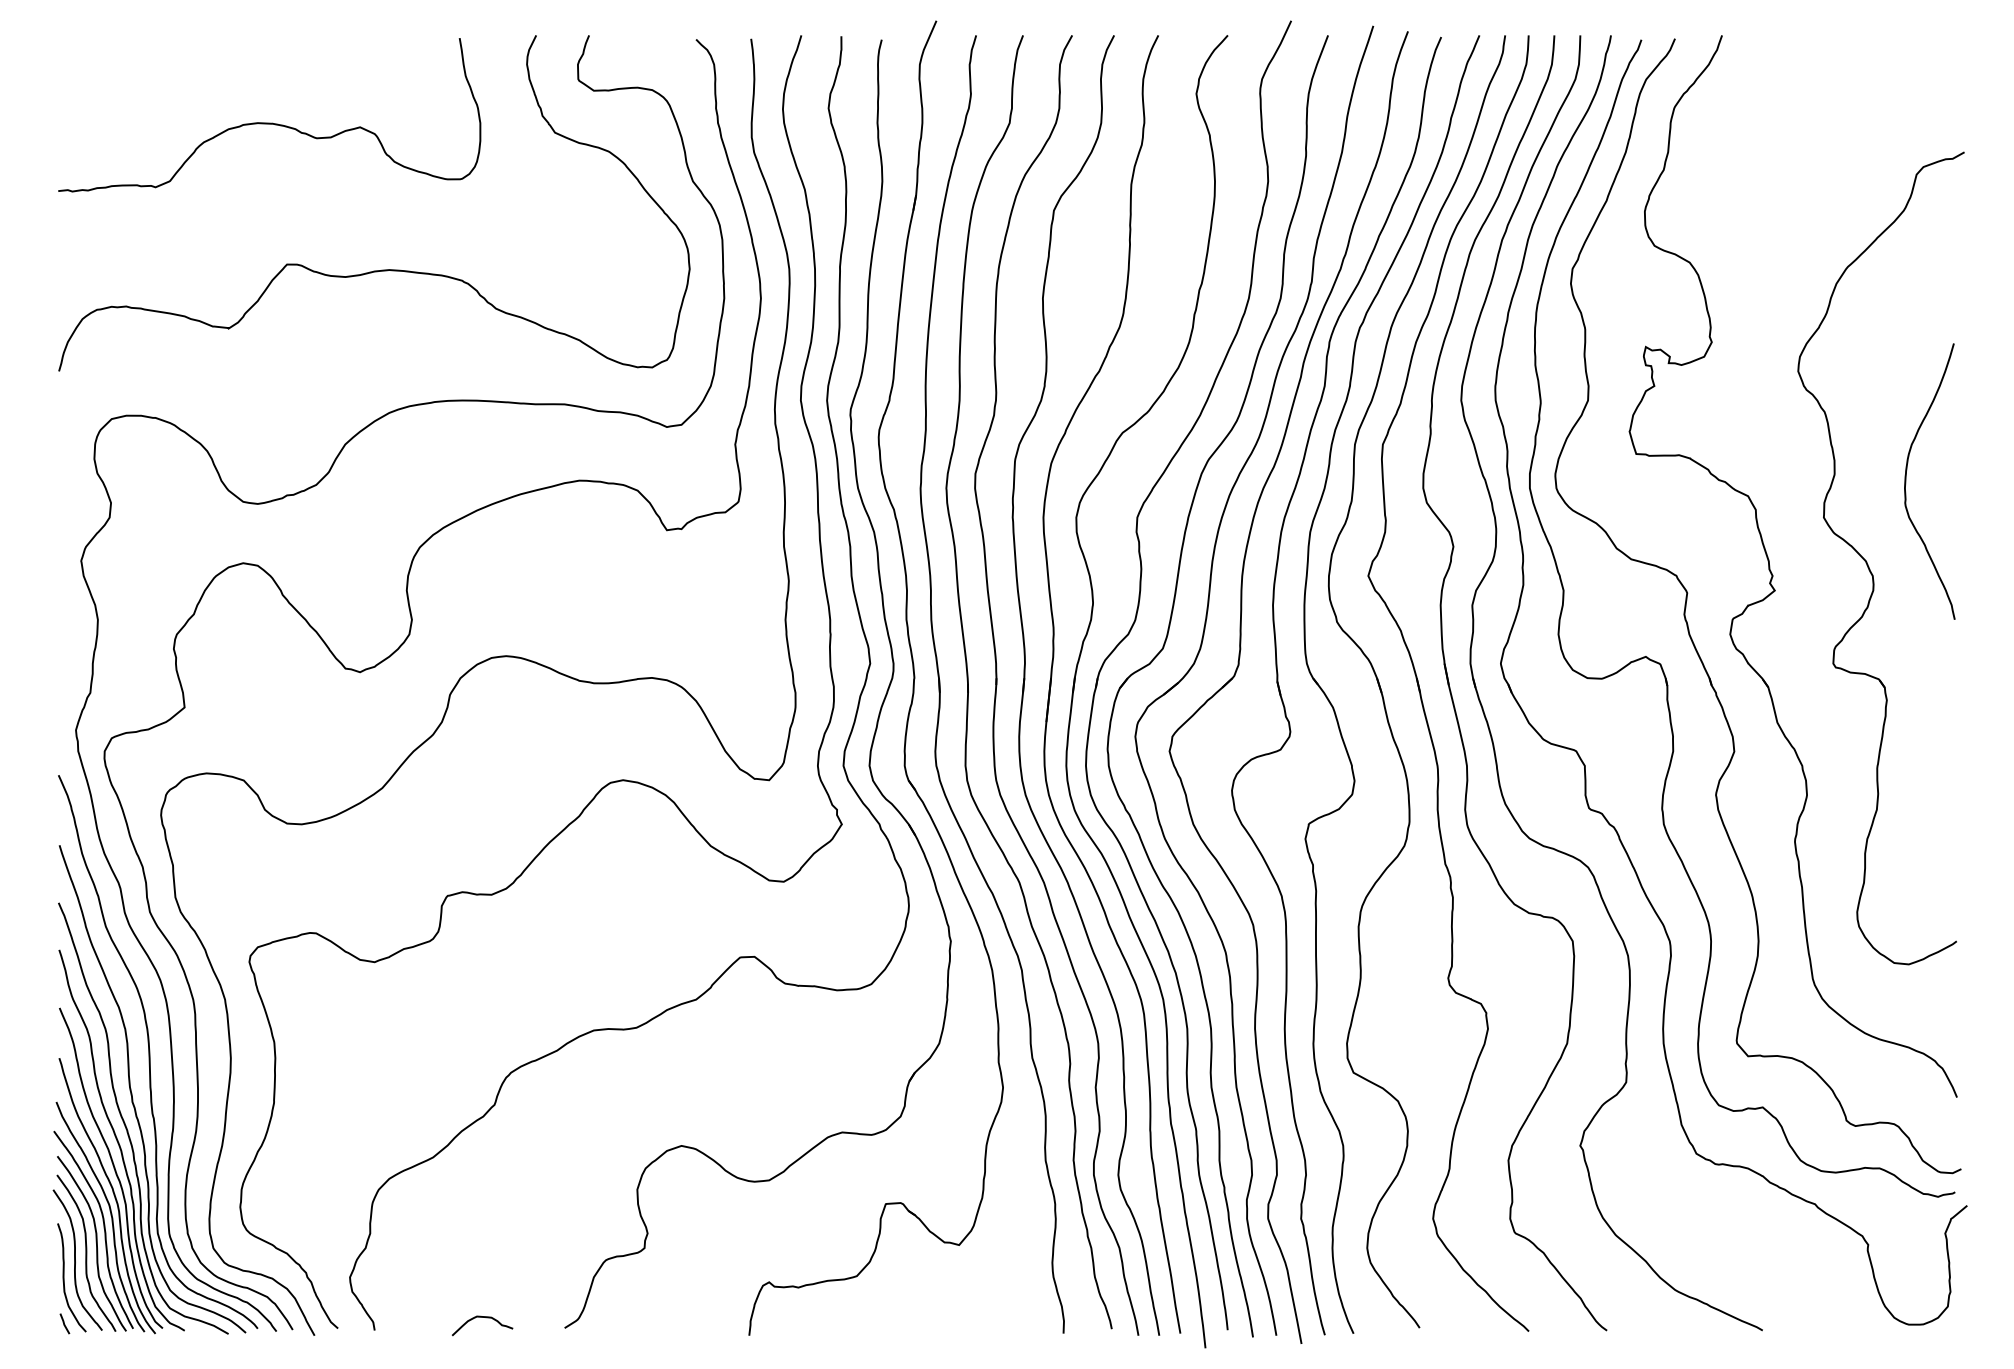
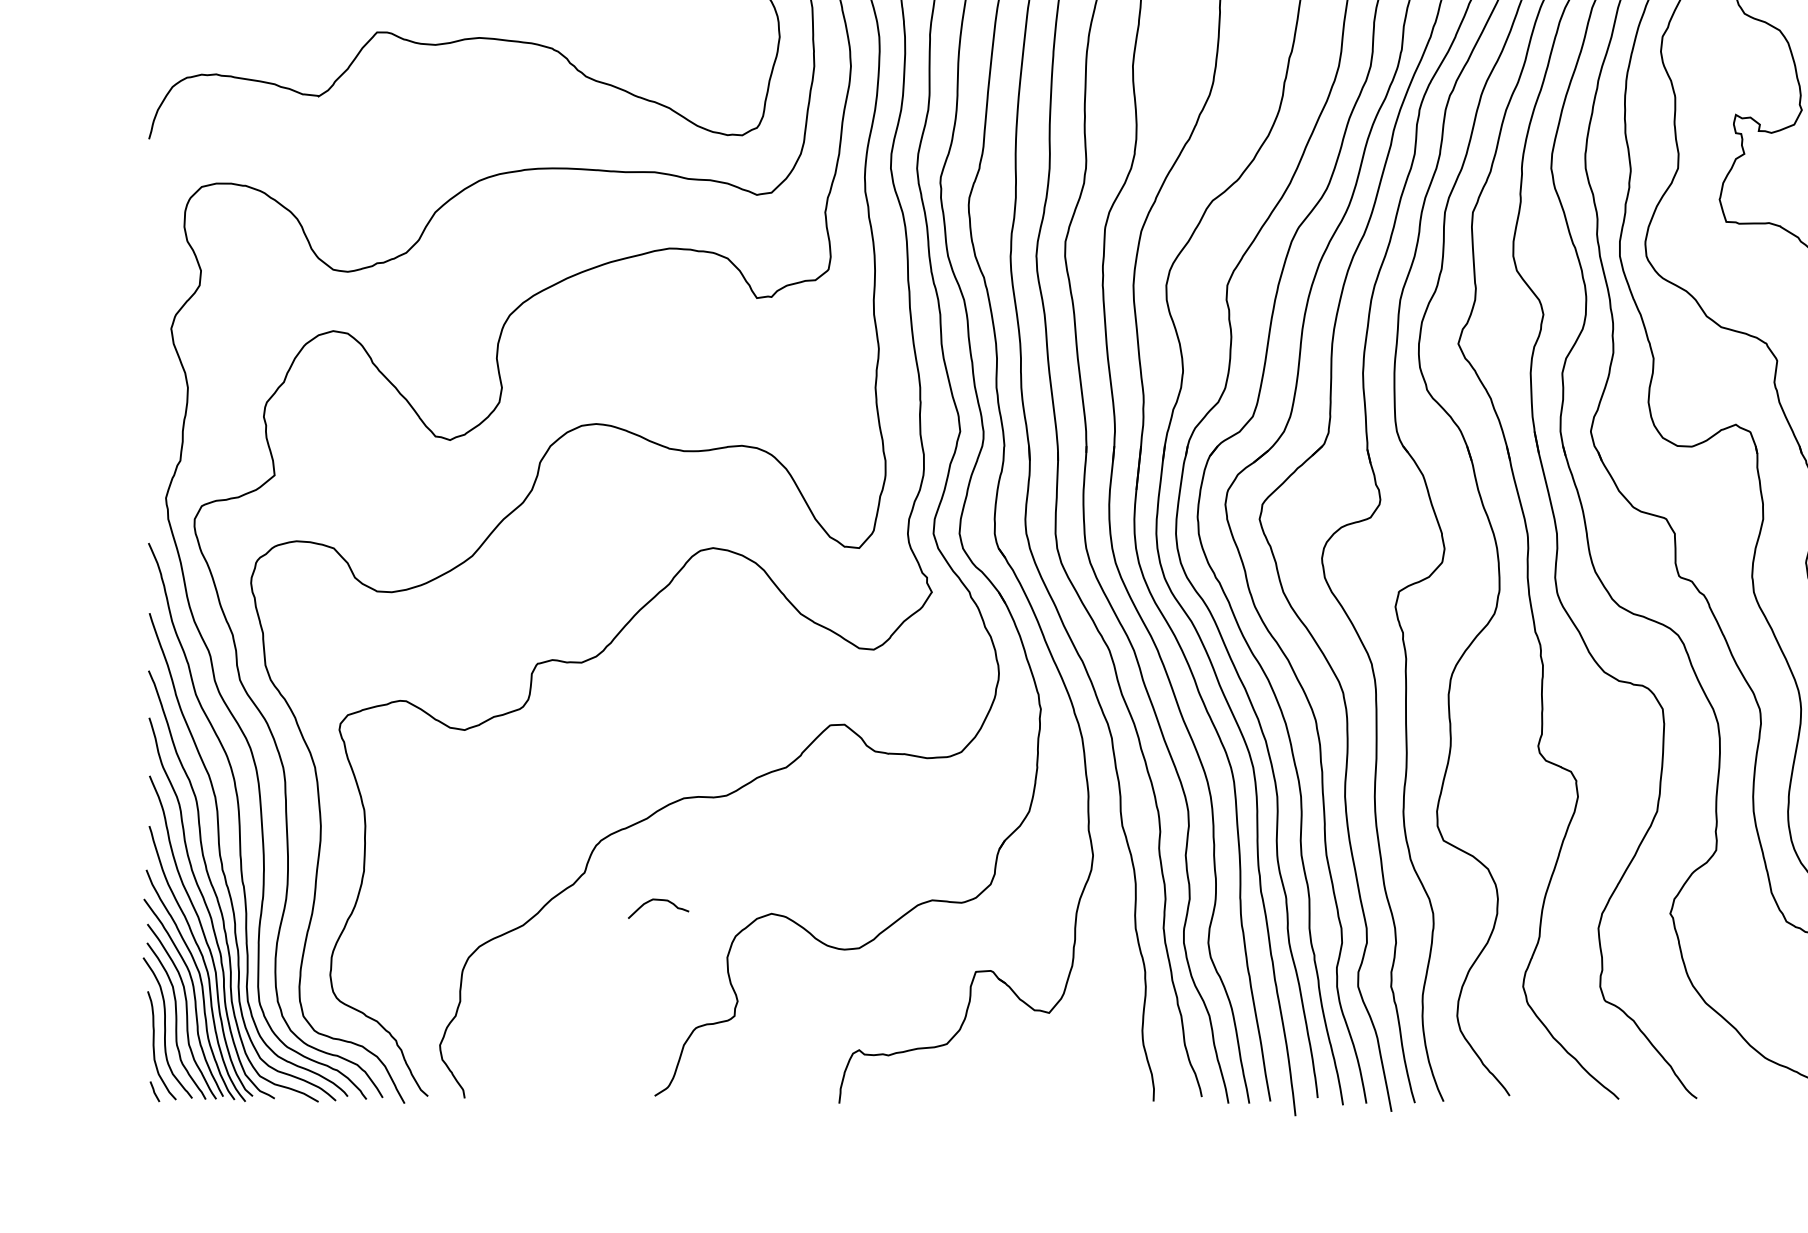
curve: (482, 1317) -> (658, 900), moved

